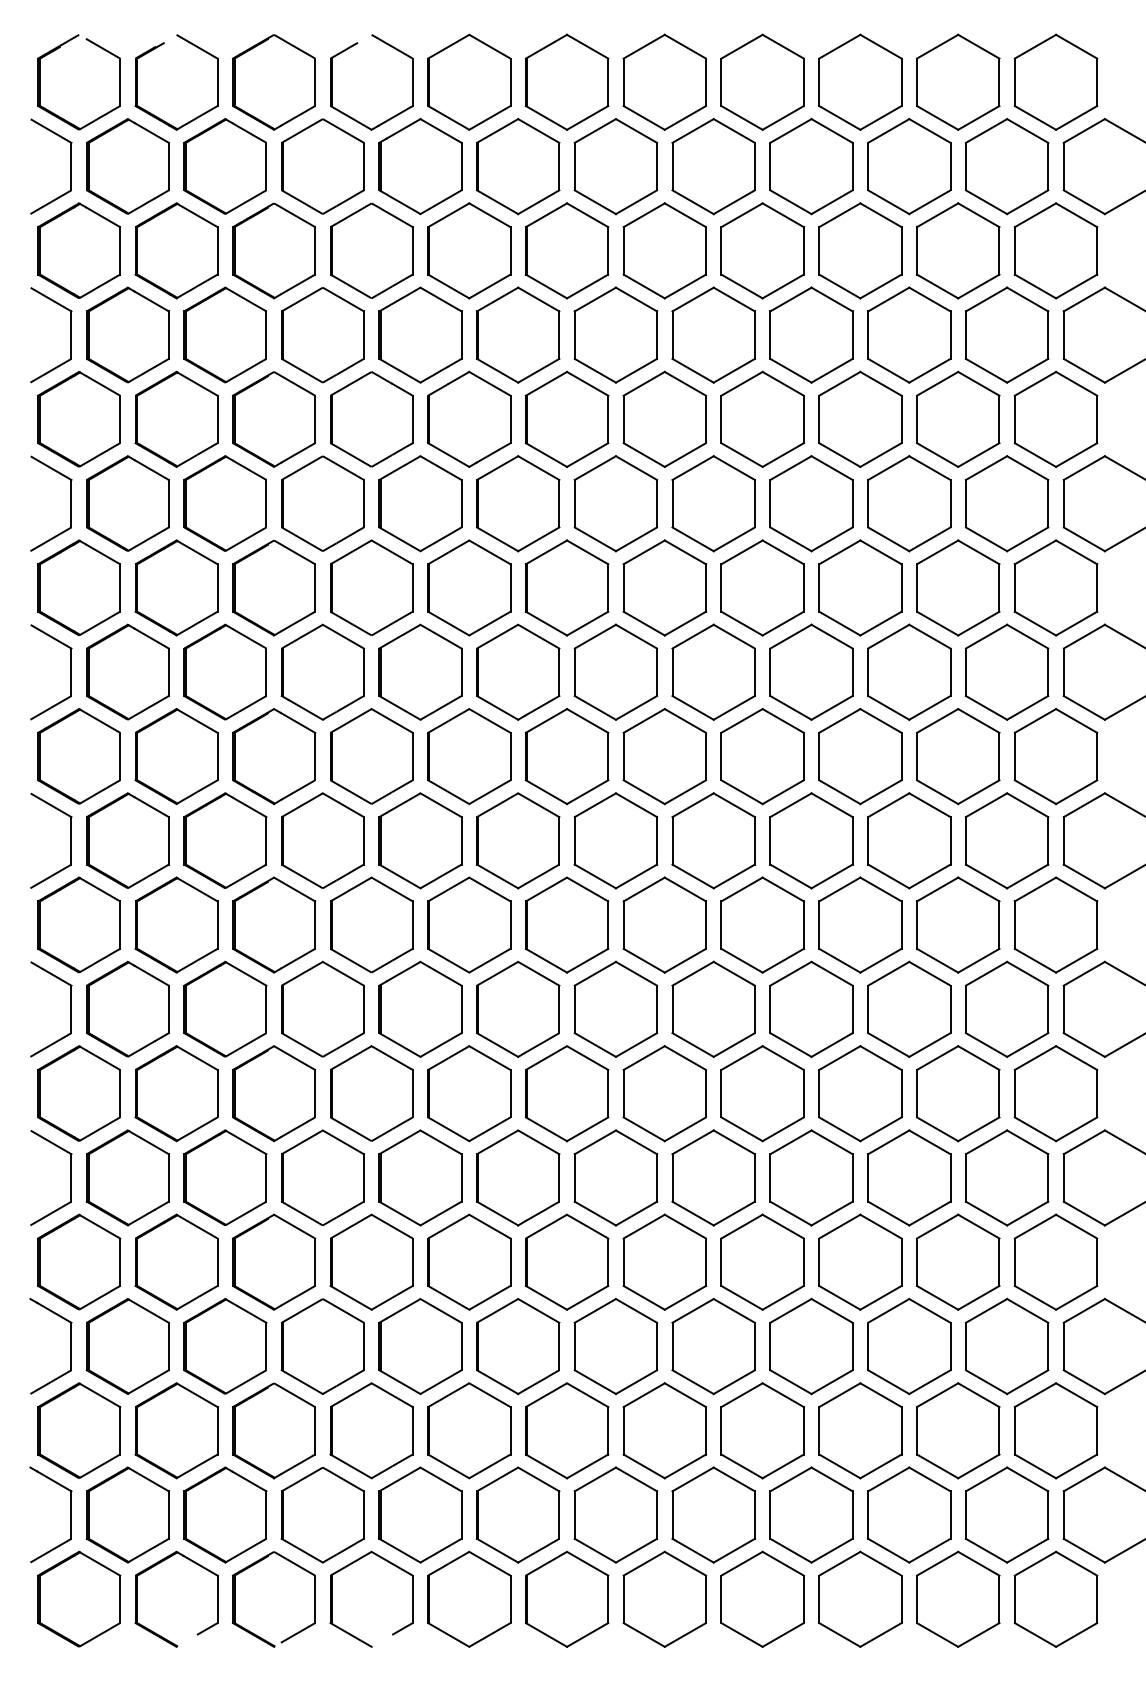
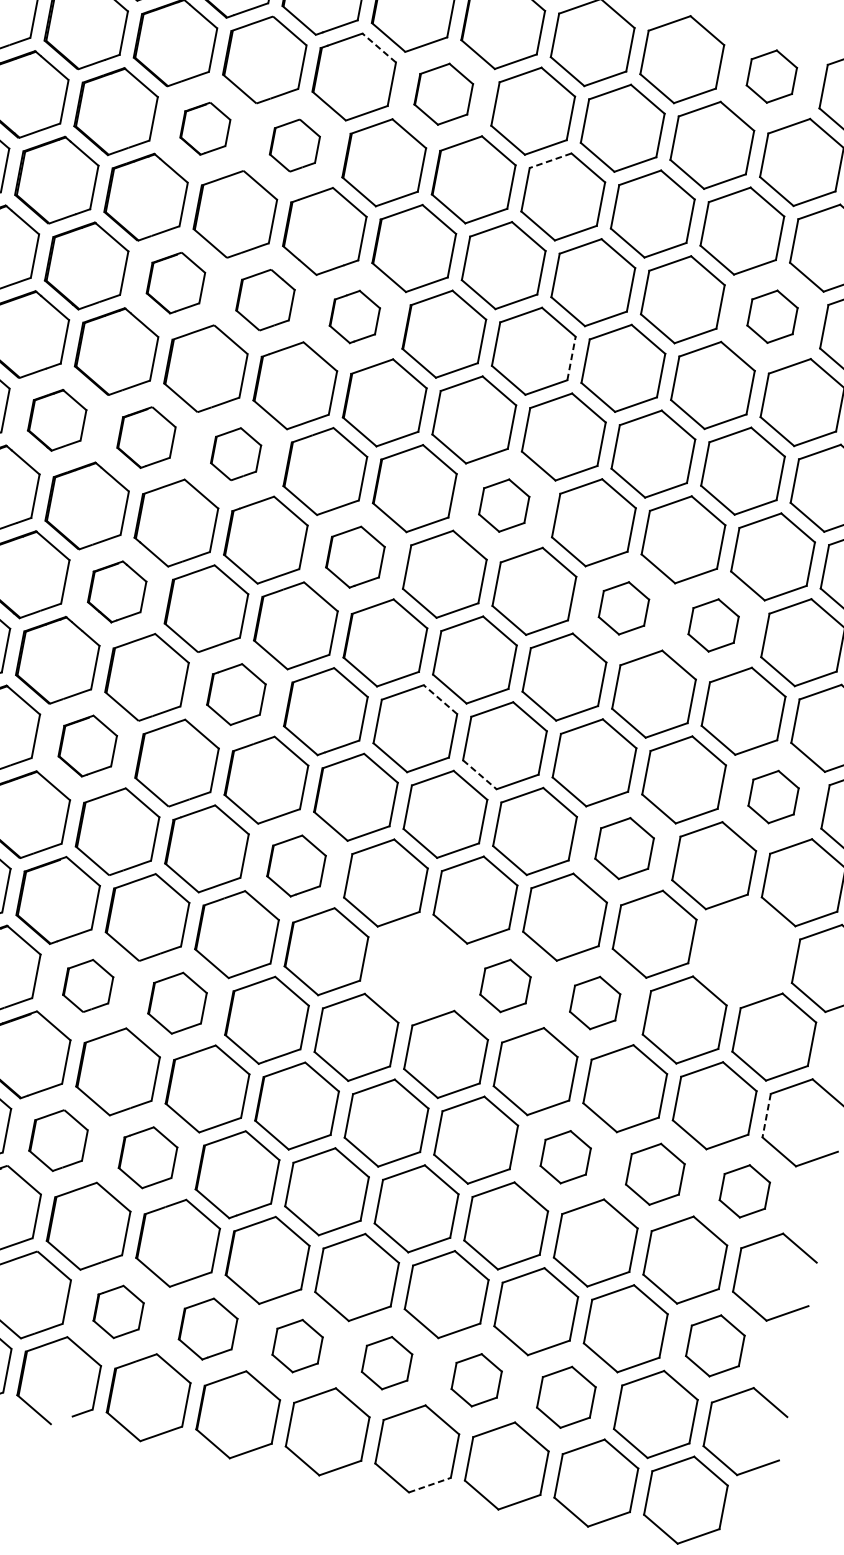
part: (860, 81) -> (772, 76), size x0.6
line: (441, 130) -> (379, 47), solid -> dashed
part: (518, 166) -> (443, 94), size x0.7
line: (644, 215) -> (550, 160), solid -> dashed
part: (273, 250) -> (204, 128), size x0.6
part: (371, 250) -> (294, 145), size x0.6
part: (909, 334) -> (772, 316), size x0.6
part: (469, 418) -> (355, 316), size x0.6
part: (273, 419) -> (175, 283), size x0.7
part: (371, 419) -> (265, 300), size x0.7
line: (706, 419) -> (571, 358), solid -> dashed
part: (176, 587) -> (57, 419), size x0.7
part: (371, 587) -> (235, 453), size x0.6
part: (664, 587) -> (504, 505), size x0.6
part: (273, 588) -> (145, 437), size x0.7
part: (518, 671) -> (355, 556), size x0.7
part: (811, 671) -> (624, 607), size x0.6
part: (909, 671) -> (713, 624), size x0.6
part: (274, 756) -> (117, 591), size x0.7
line: (636, 805) -> (440, 699), solid -> dashed
part: (420, 840) -> (236, 694), size x0.7
part: (1006, 840) -> (773, 796), size x0.6
line: (693, 876) -> (480, 774), solid -> dashed
part: (274, 924) -> (88, 745), size x0.7
part: (860, 924) -> (624, 848), size x0.7
part: (1006, 1008) -> (743, 950), removed
part: (518, 1009) -> (296, 866), size x0.7
part: (664, 1093) -> (415, 968), removed
part: (762, 1093) -> (505, 985), size x0.6
part: (860, 1093) -> (595, 1002), size x0.6
part: (322, 1177) -> (87, 985), size x0.6
part: (420, 1177) -> (177, 1002), size x0.7
line: (1063, 1177) -> (766, 1115), solid -> dashed
part: (860, 1261) -> (565, 1156), size x0.6
part: (958, 1261) -> (655, 1173), size x0.7
part: (1055, 1261) -> (744, 1190), size x0.6
part: (322, 1346) -> (58, 1140), size x0.7
part: (420, 1346) -> (148, 1157), size x0.7
part: (1055, 1430) -> (714, 1345), size x0.7
part: (420, 1514) -> (118, 1311), size x0.6
part: (518, 1514) -> (208, 1328), size x0.7
part: (615, 1514) -> (297, 1345), size x0.6
part: (713, 1514) -> (387, 1362), size x0.6
part: (811, 1514) -> (476, 1379), size x0.6
part: (909, 1514) -> (566, 1396), size x0.7
line: (783, 1634) -> (430, 1484), solid -> dashed

